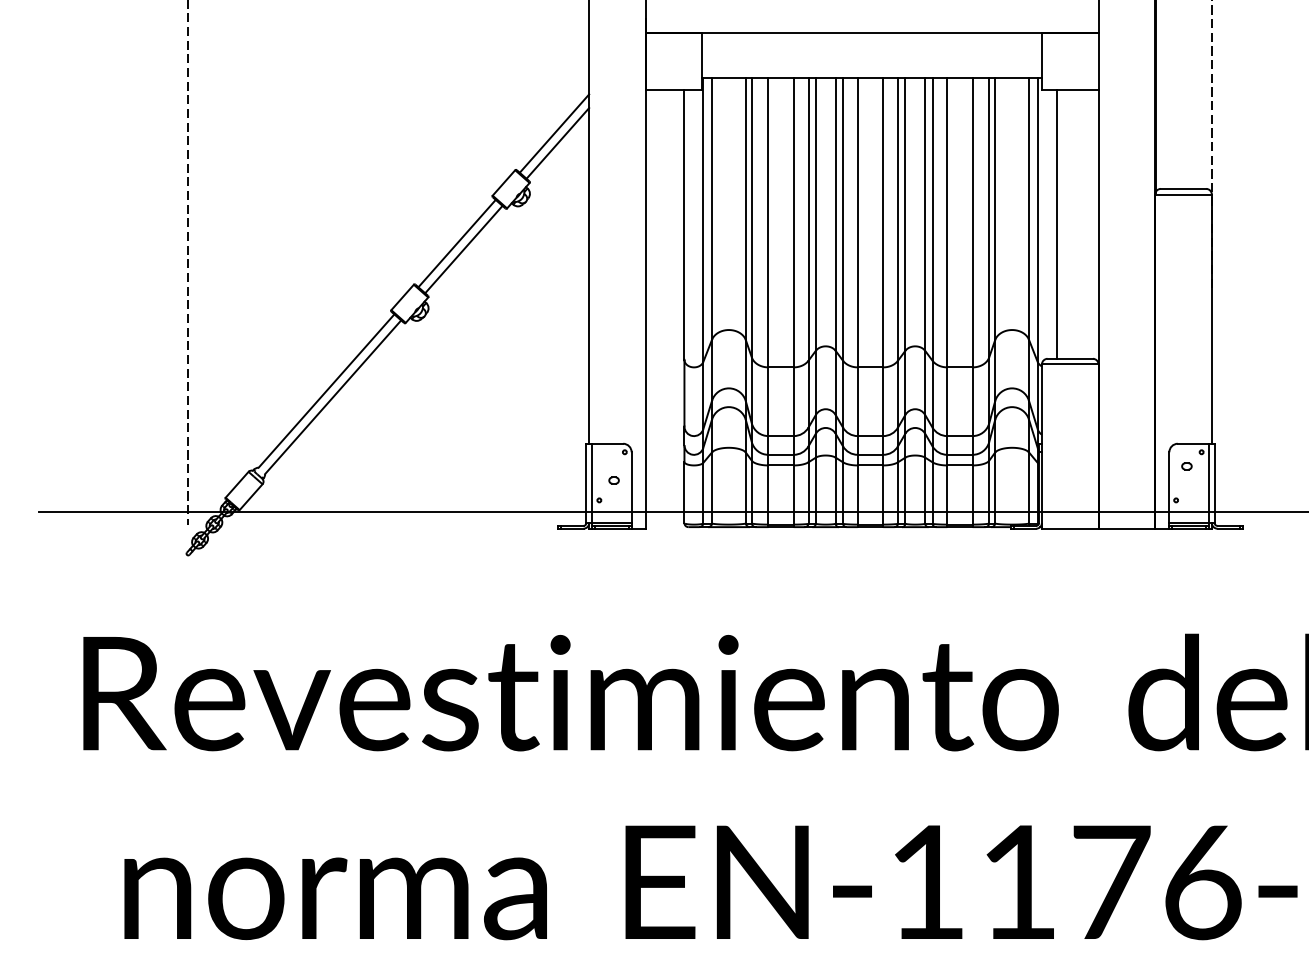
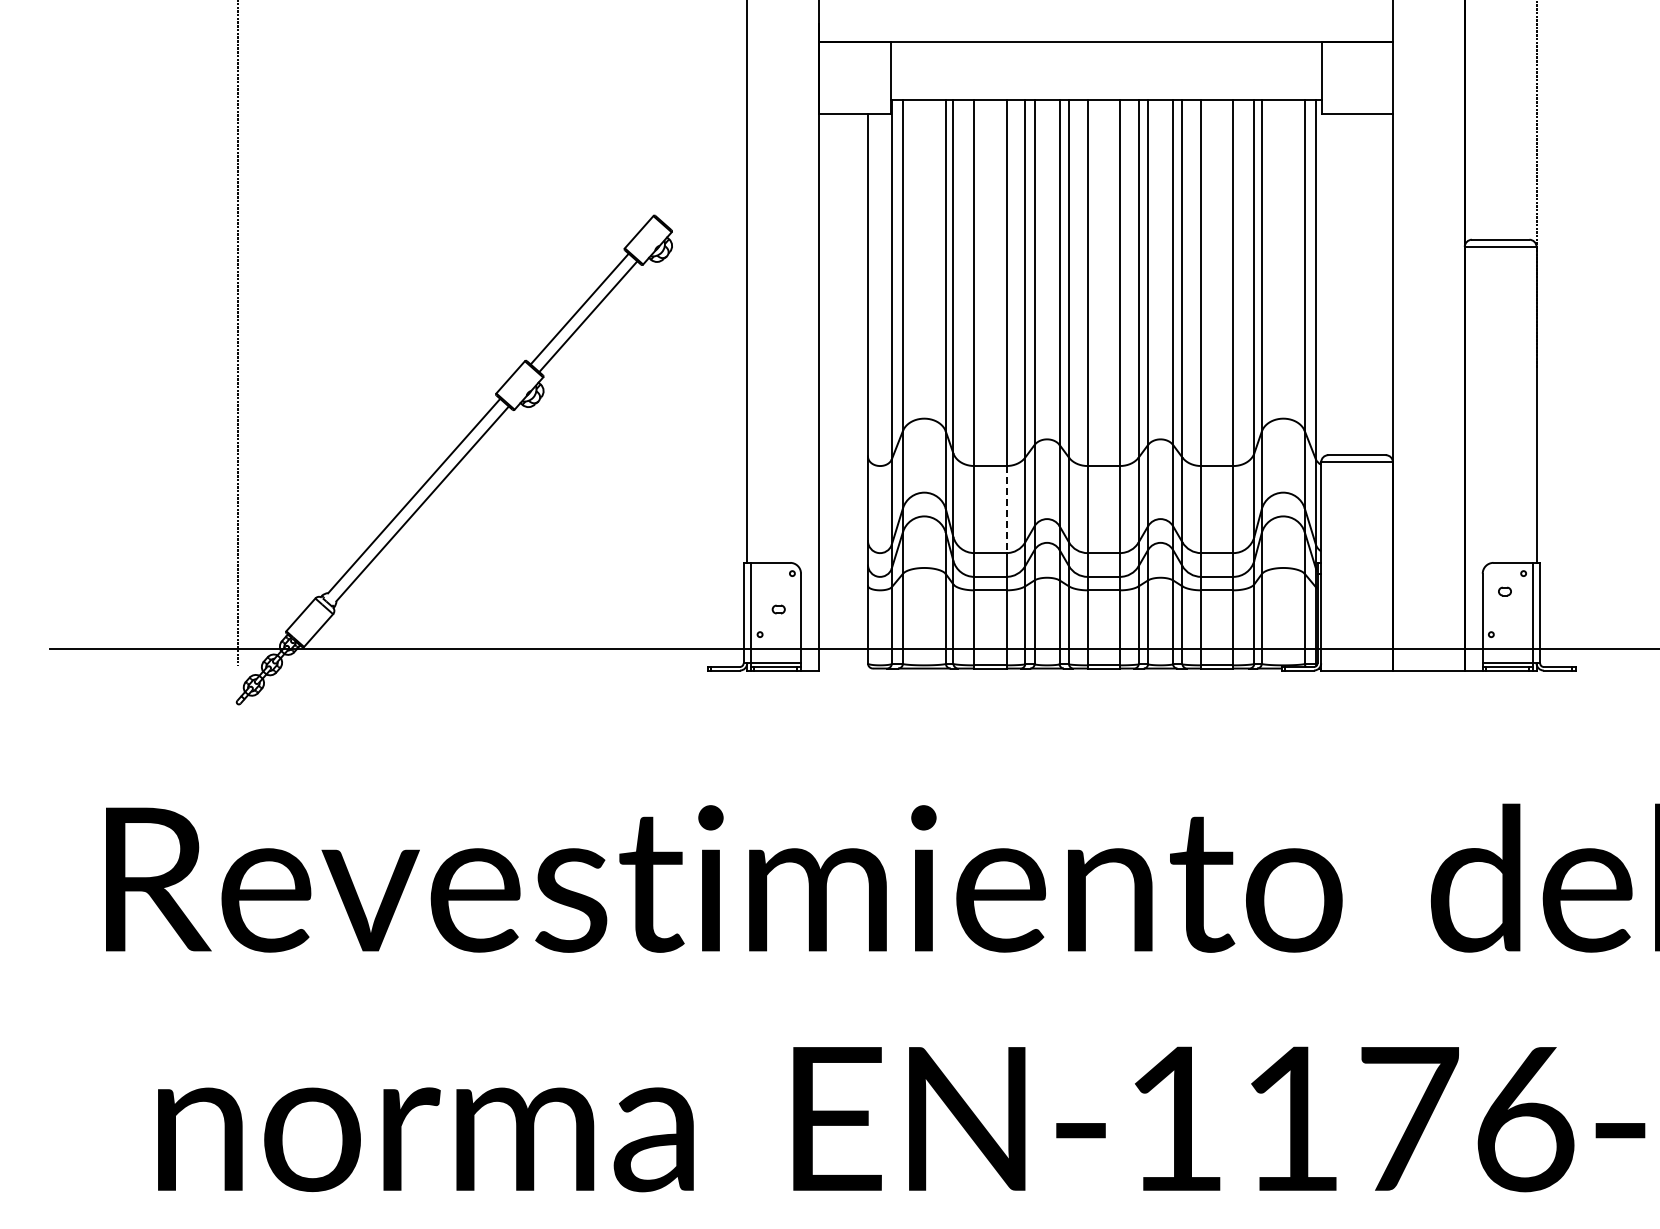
line: (554, 133) -> (703, 169), removed
line: (557, 142) -> (707, 181), removed
line: (1056, 224) -> (1339, 284), removed
line: (793, 401) -> (1006, 509), solid -> dashed

